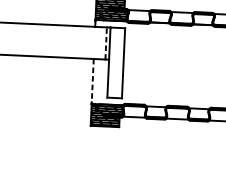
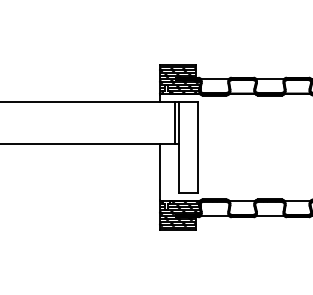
line: (106, 43) -> (174, 123), dashed -> solid
line: (92, 80) -> (159, 171), dashed -> solid

